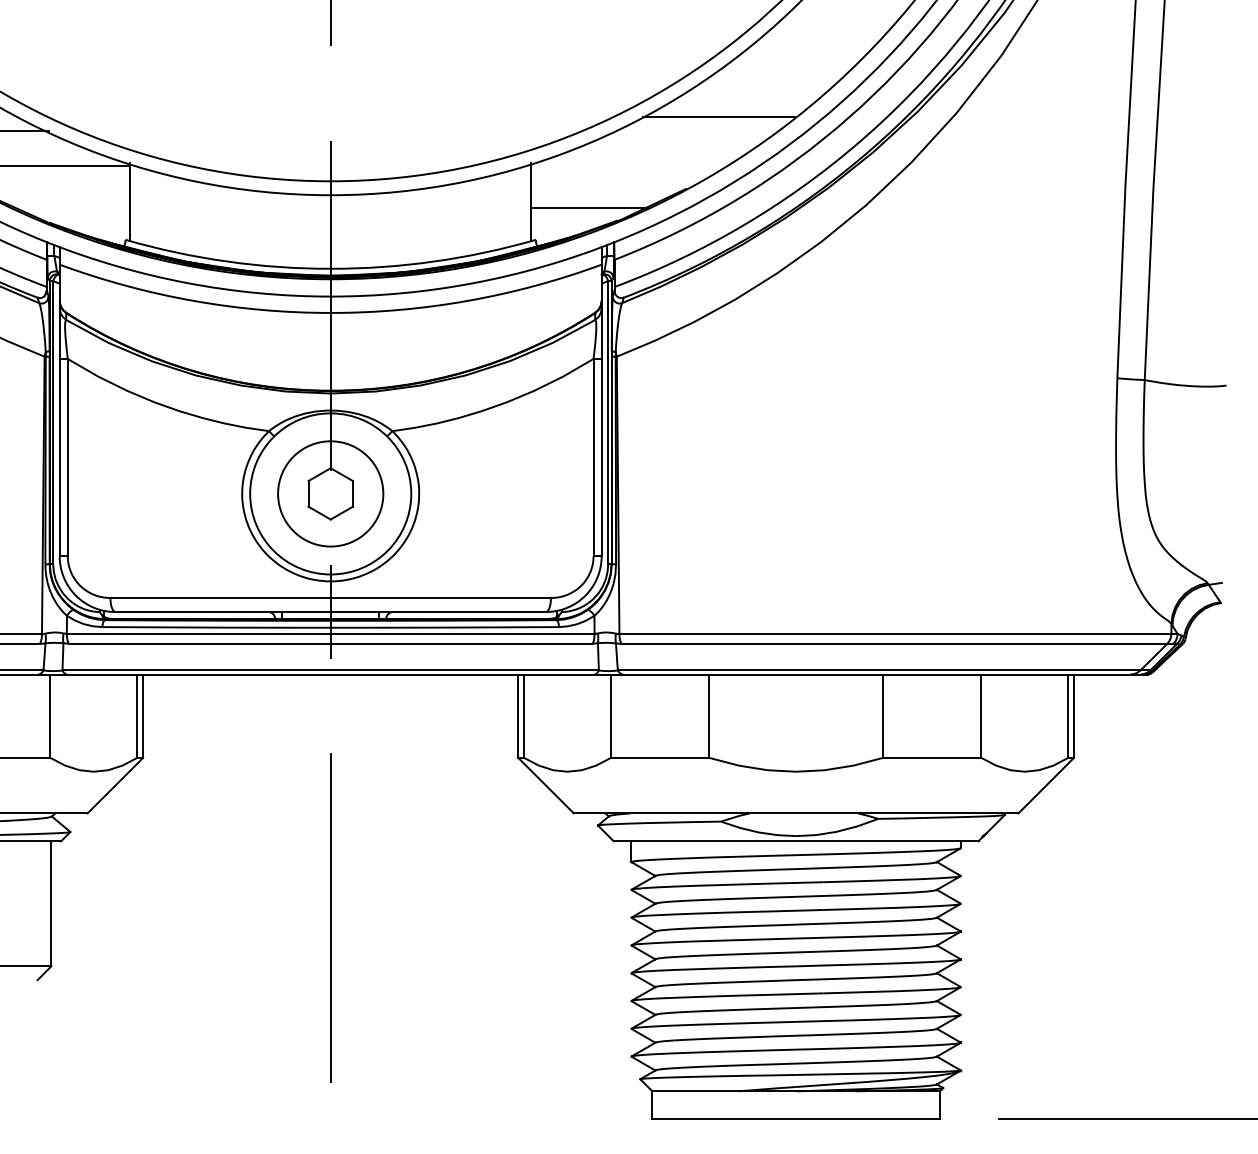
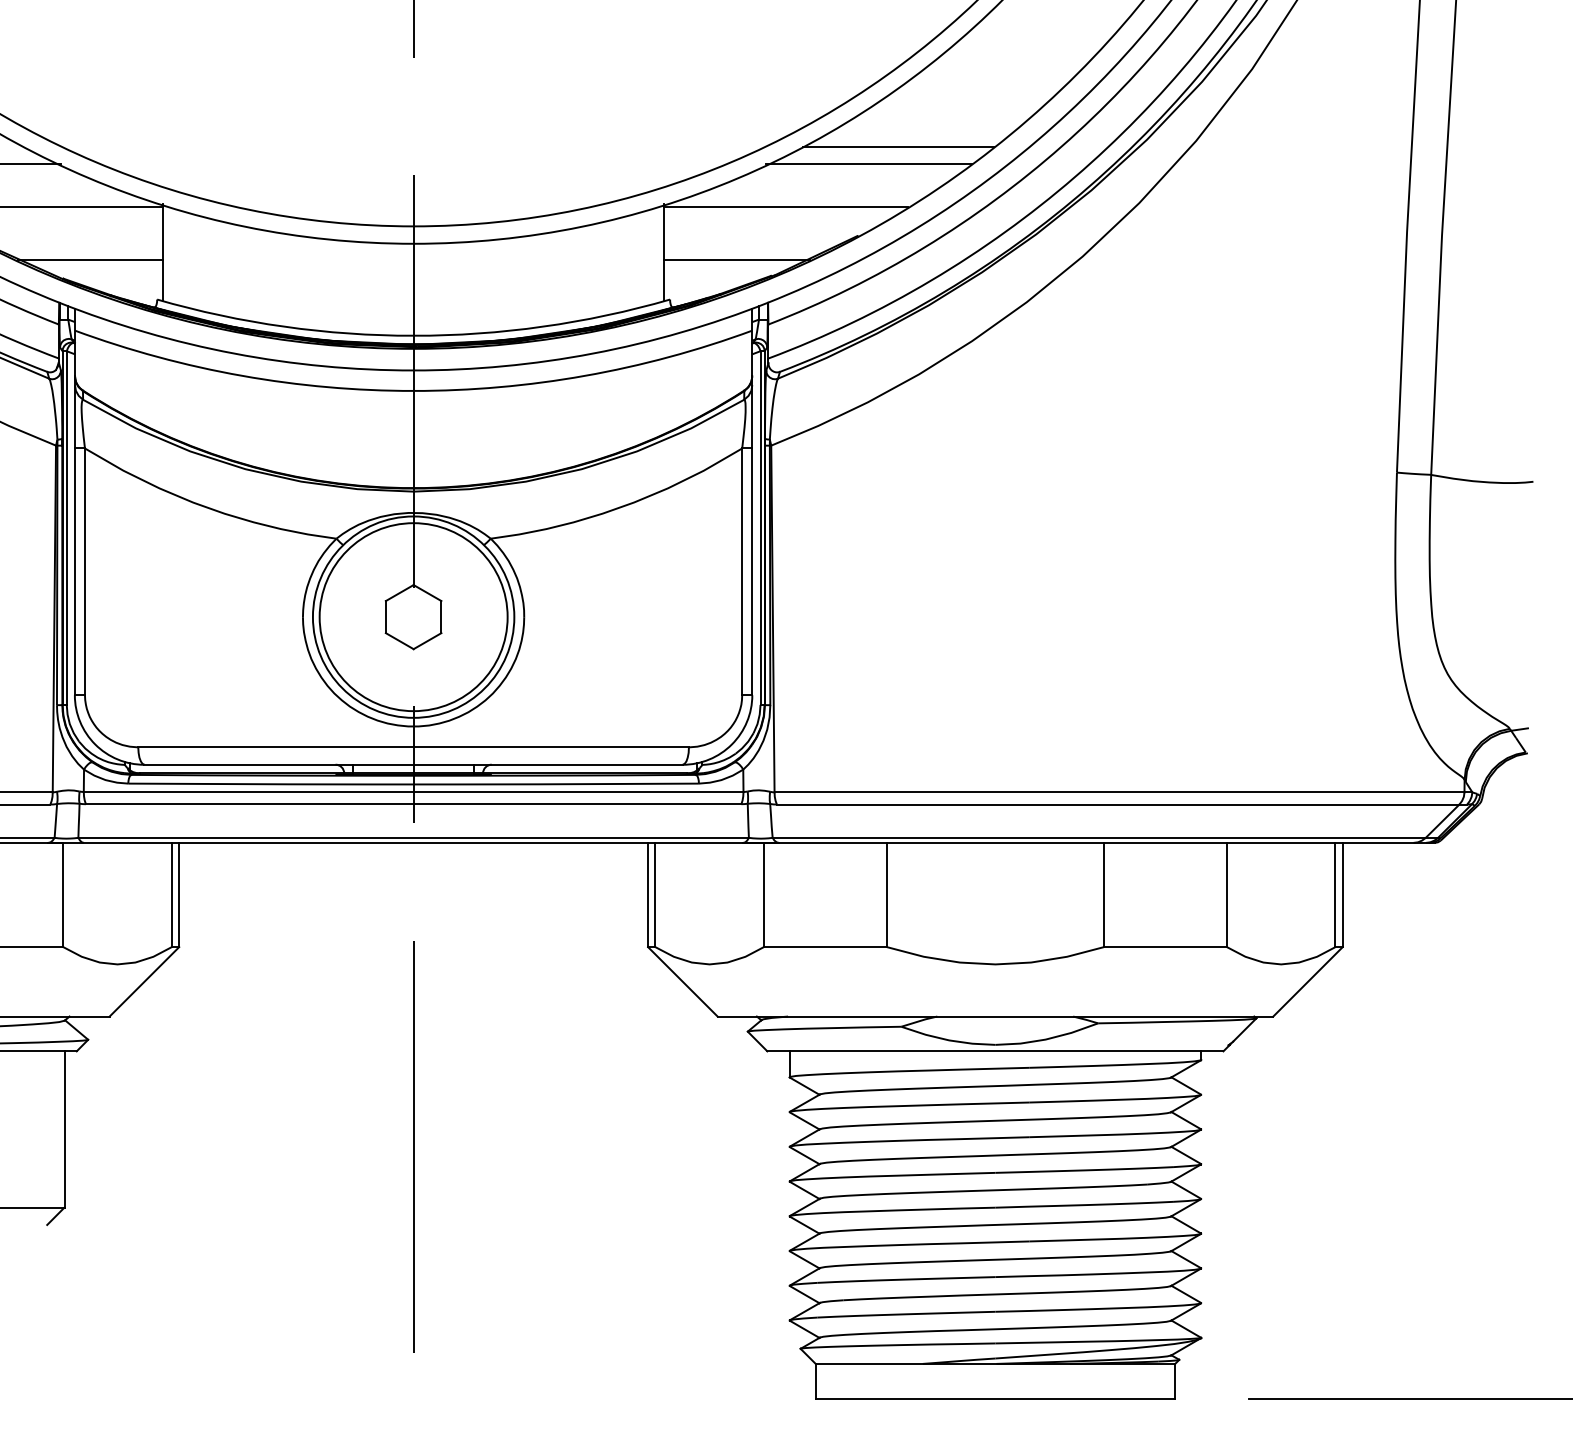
line: (694, 130) -> (868, 163), added
line: (628, 165) -> (785, 206), added
line: (72, 207) -> (90, 259), added
circle: (330, 494) -> (413, 617), size x1.43

